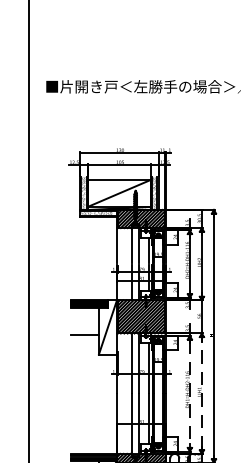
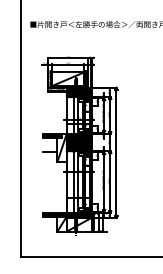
line: (190, 394) -> (104, 182), dashed -> solid
line: (202, 394) -> (110, 182), dashed -> solid

